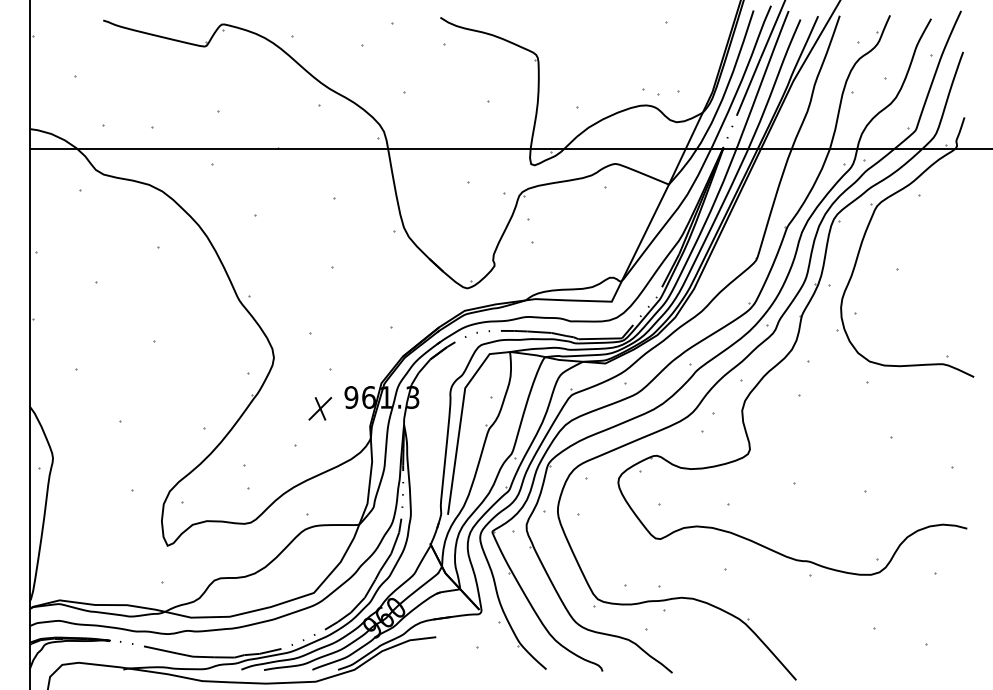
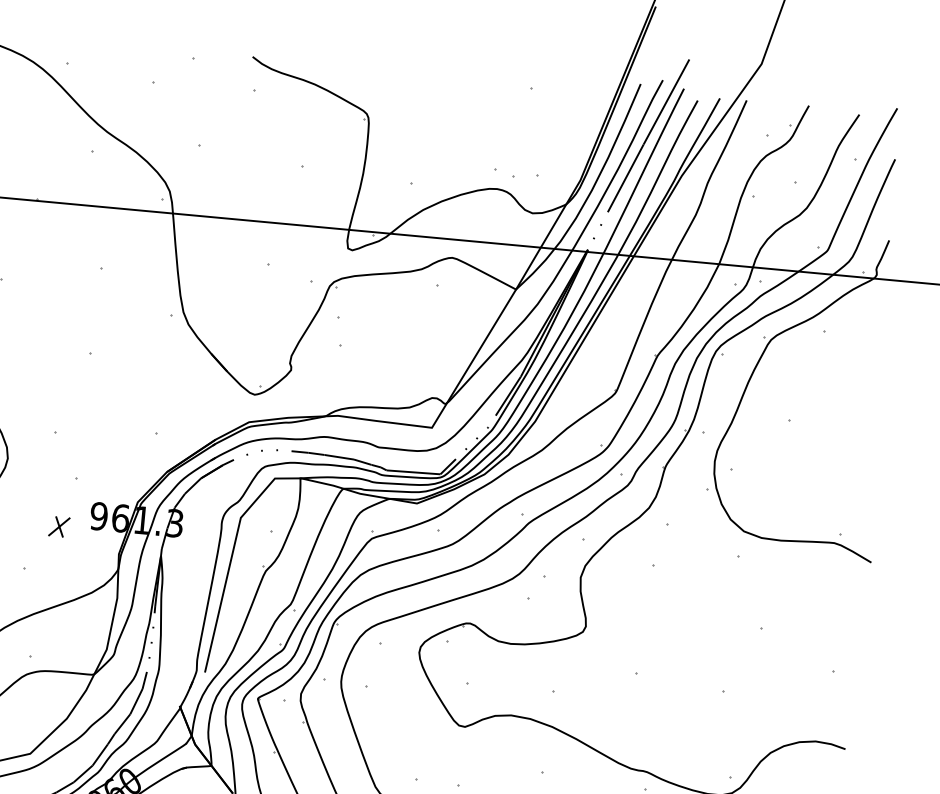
part: (320, 408) -> (59, 526), size x0.7

